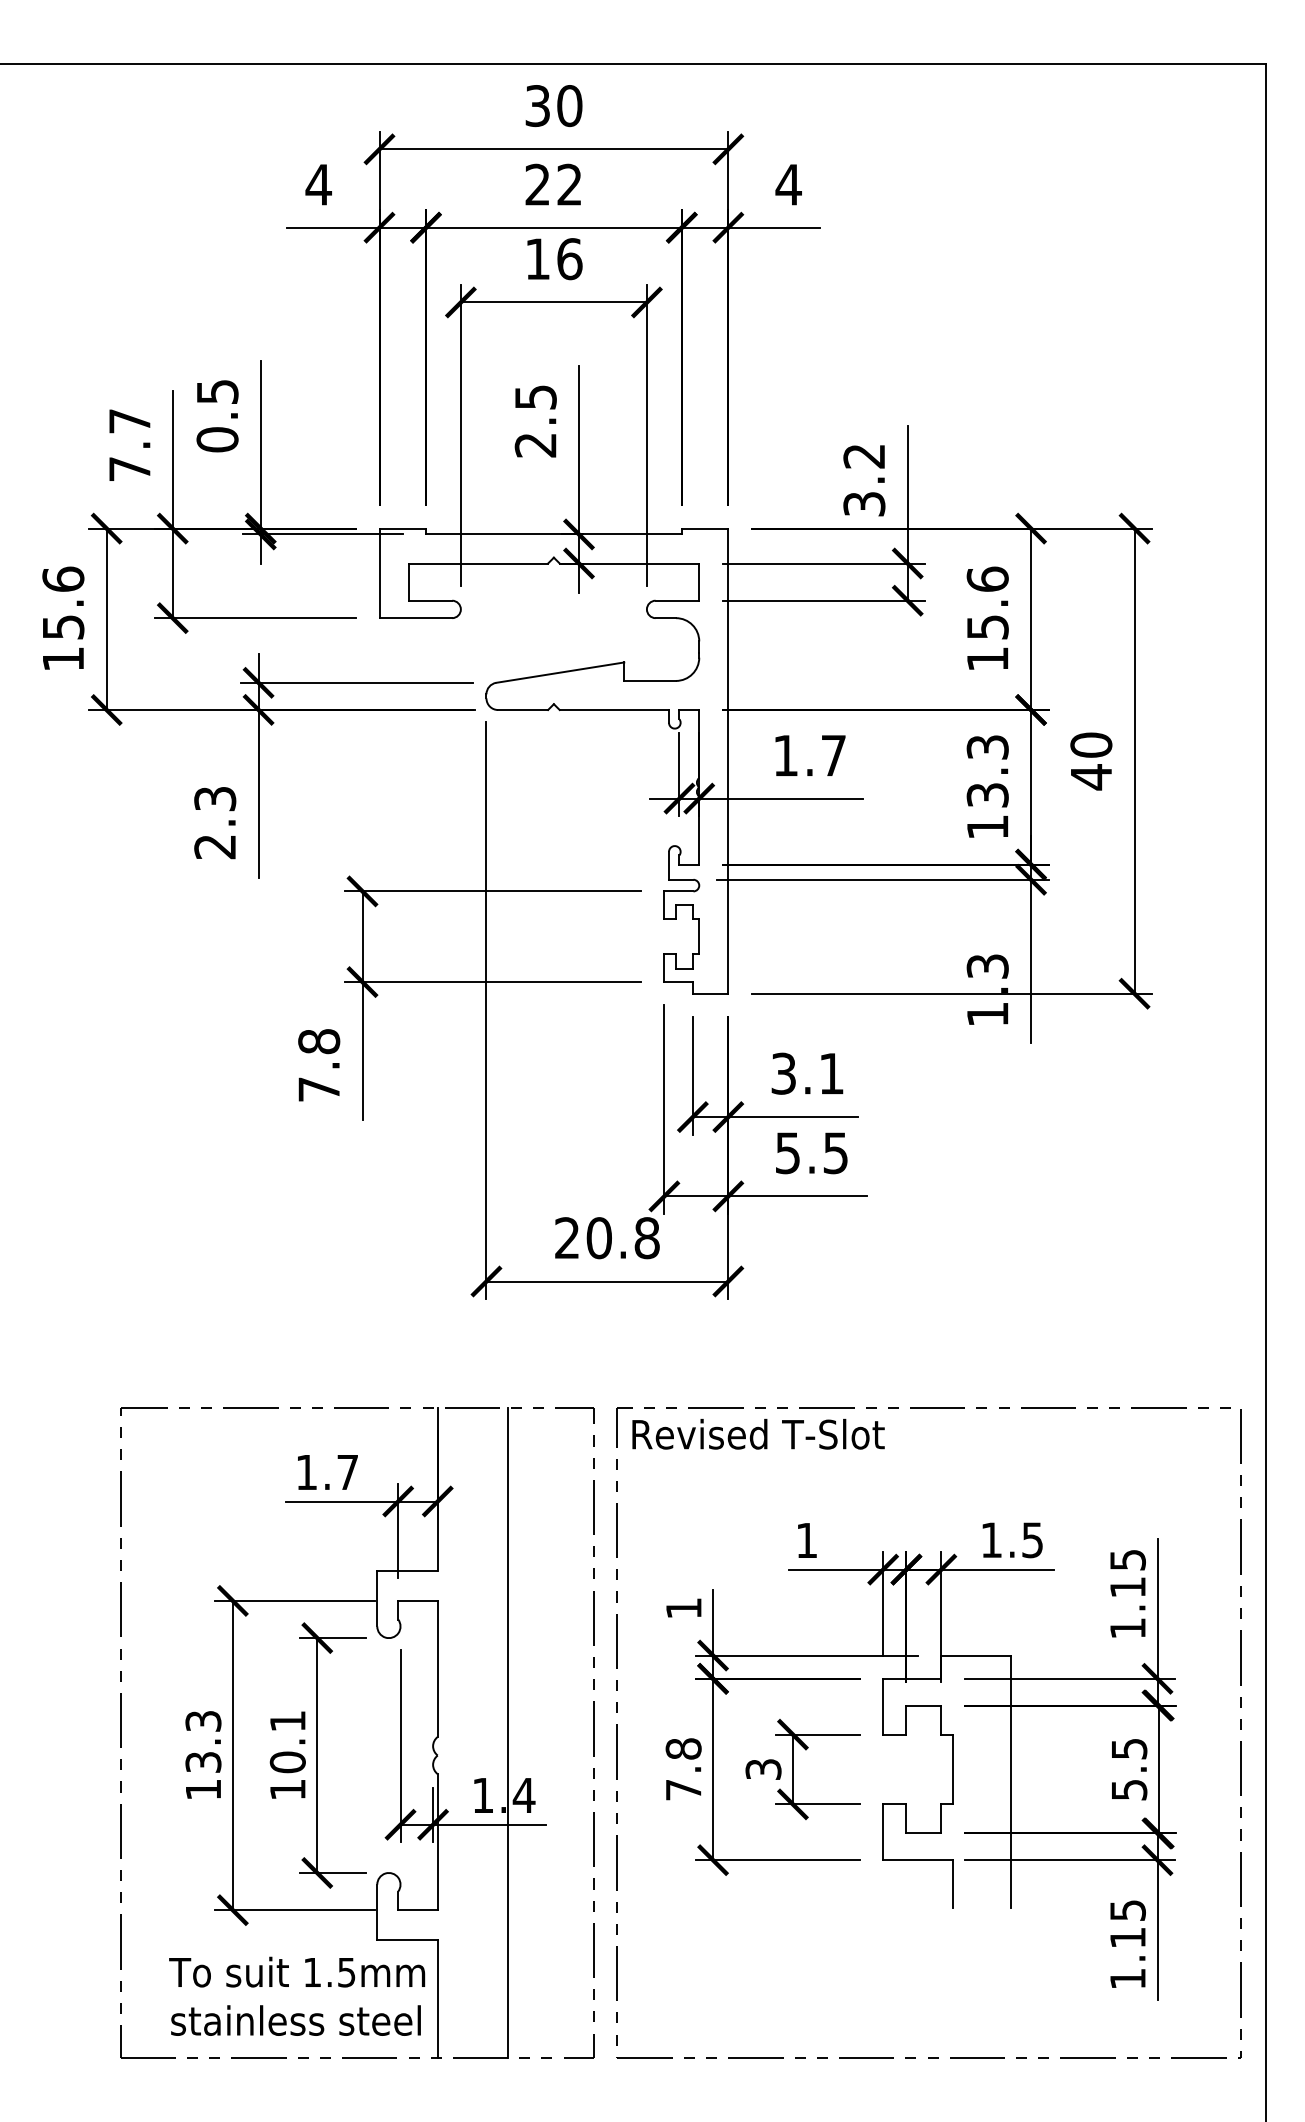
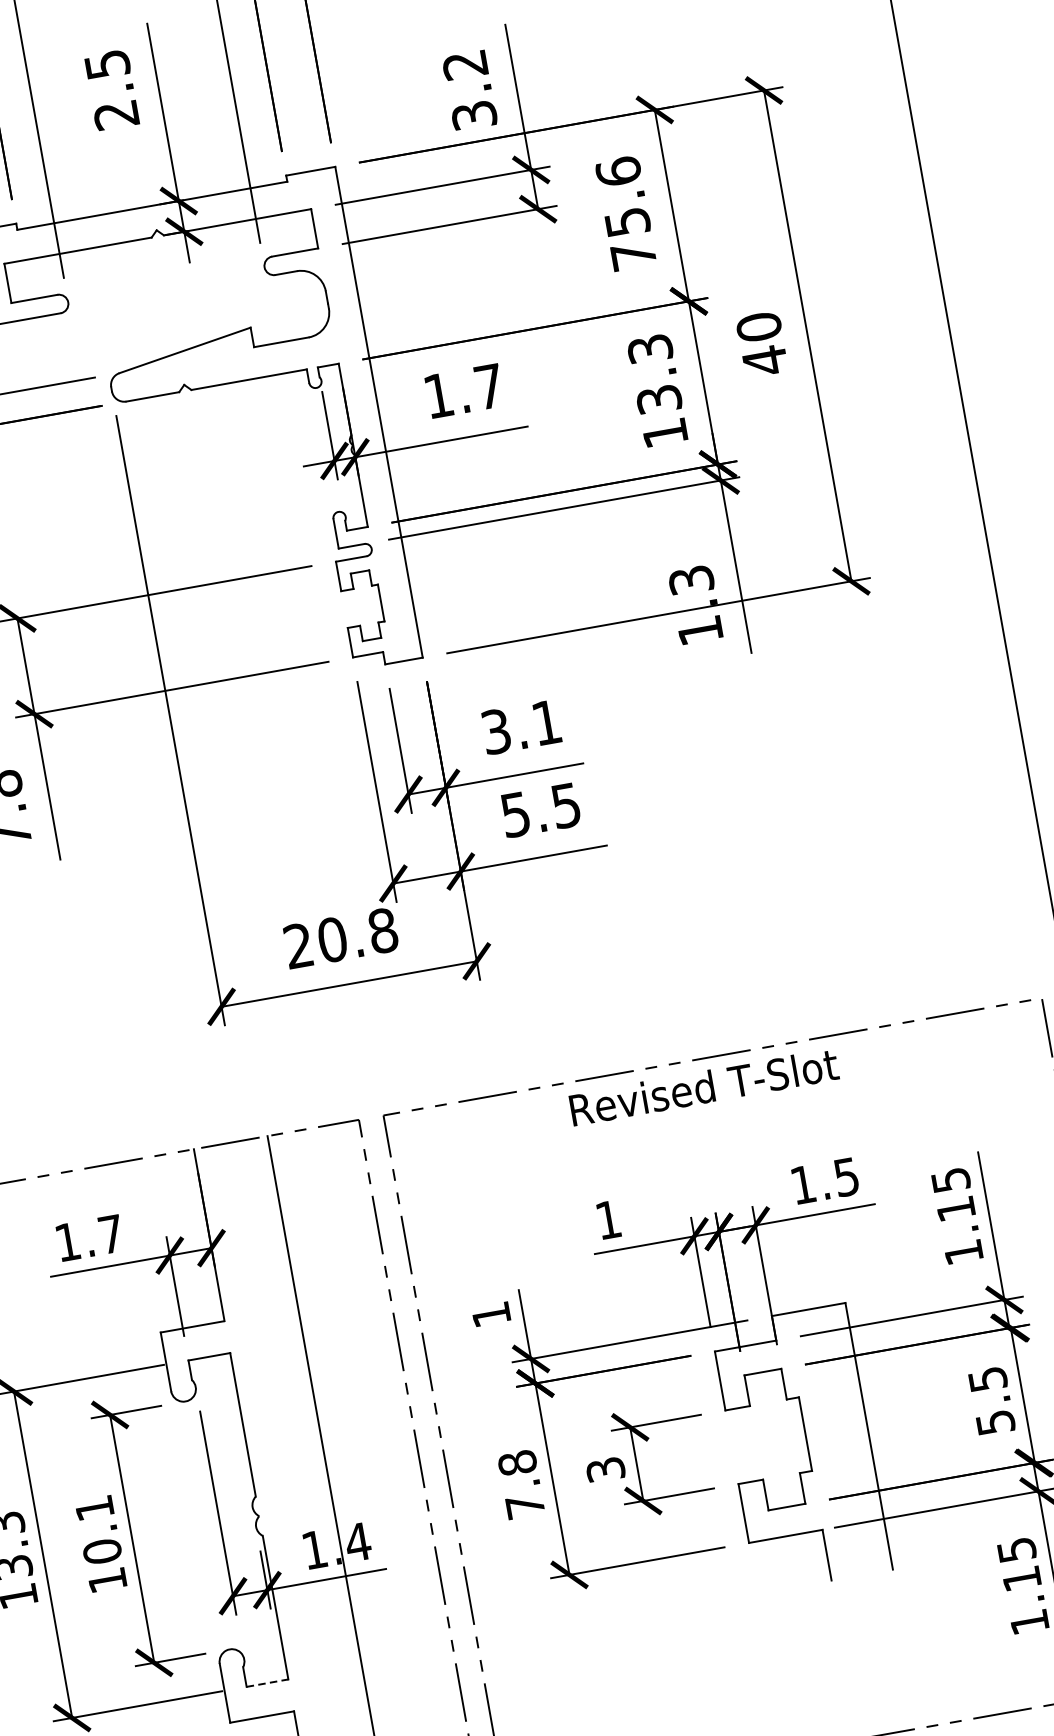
text: (987, 659) -> (633, 256), 15.6 -> 75.6
text: (758, 1434) -> (704, 1087), moved
line: (417, 1910) -> (267, 1683), solid -> dashed

